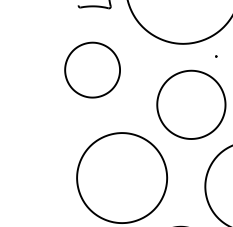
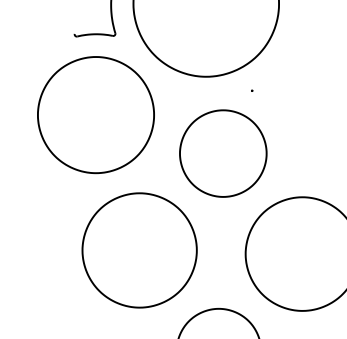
part: (92, 70) -> (95, 115), size x1.67

